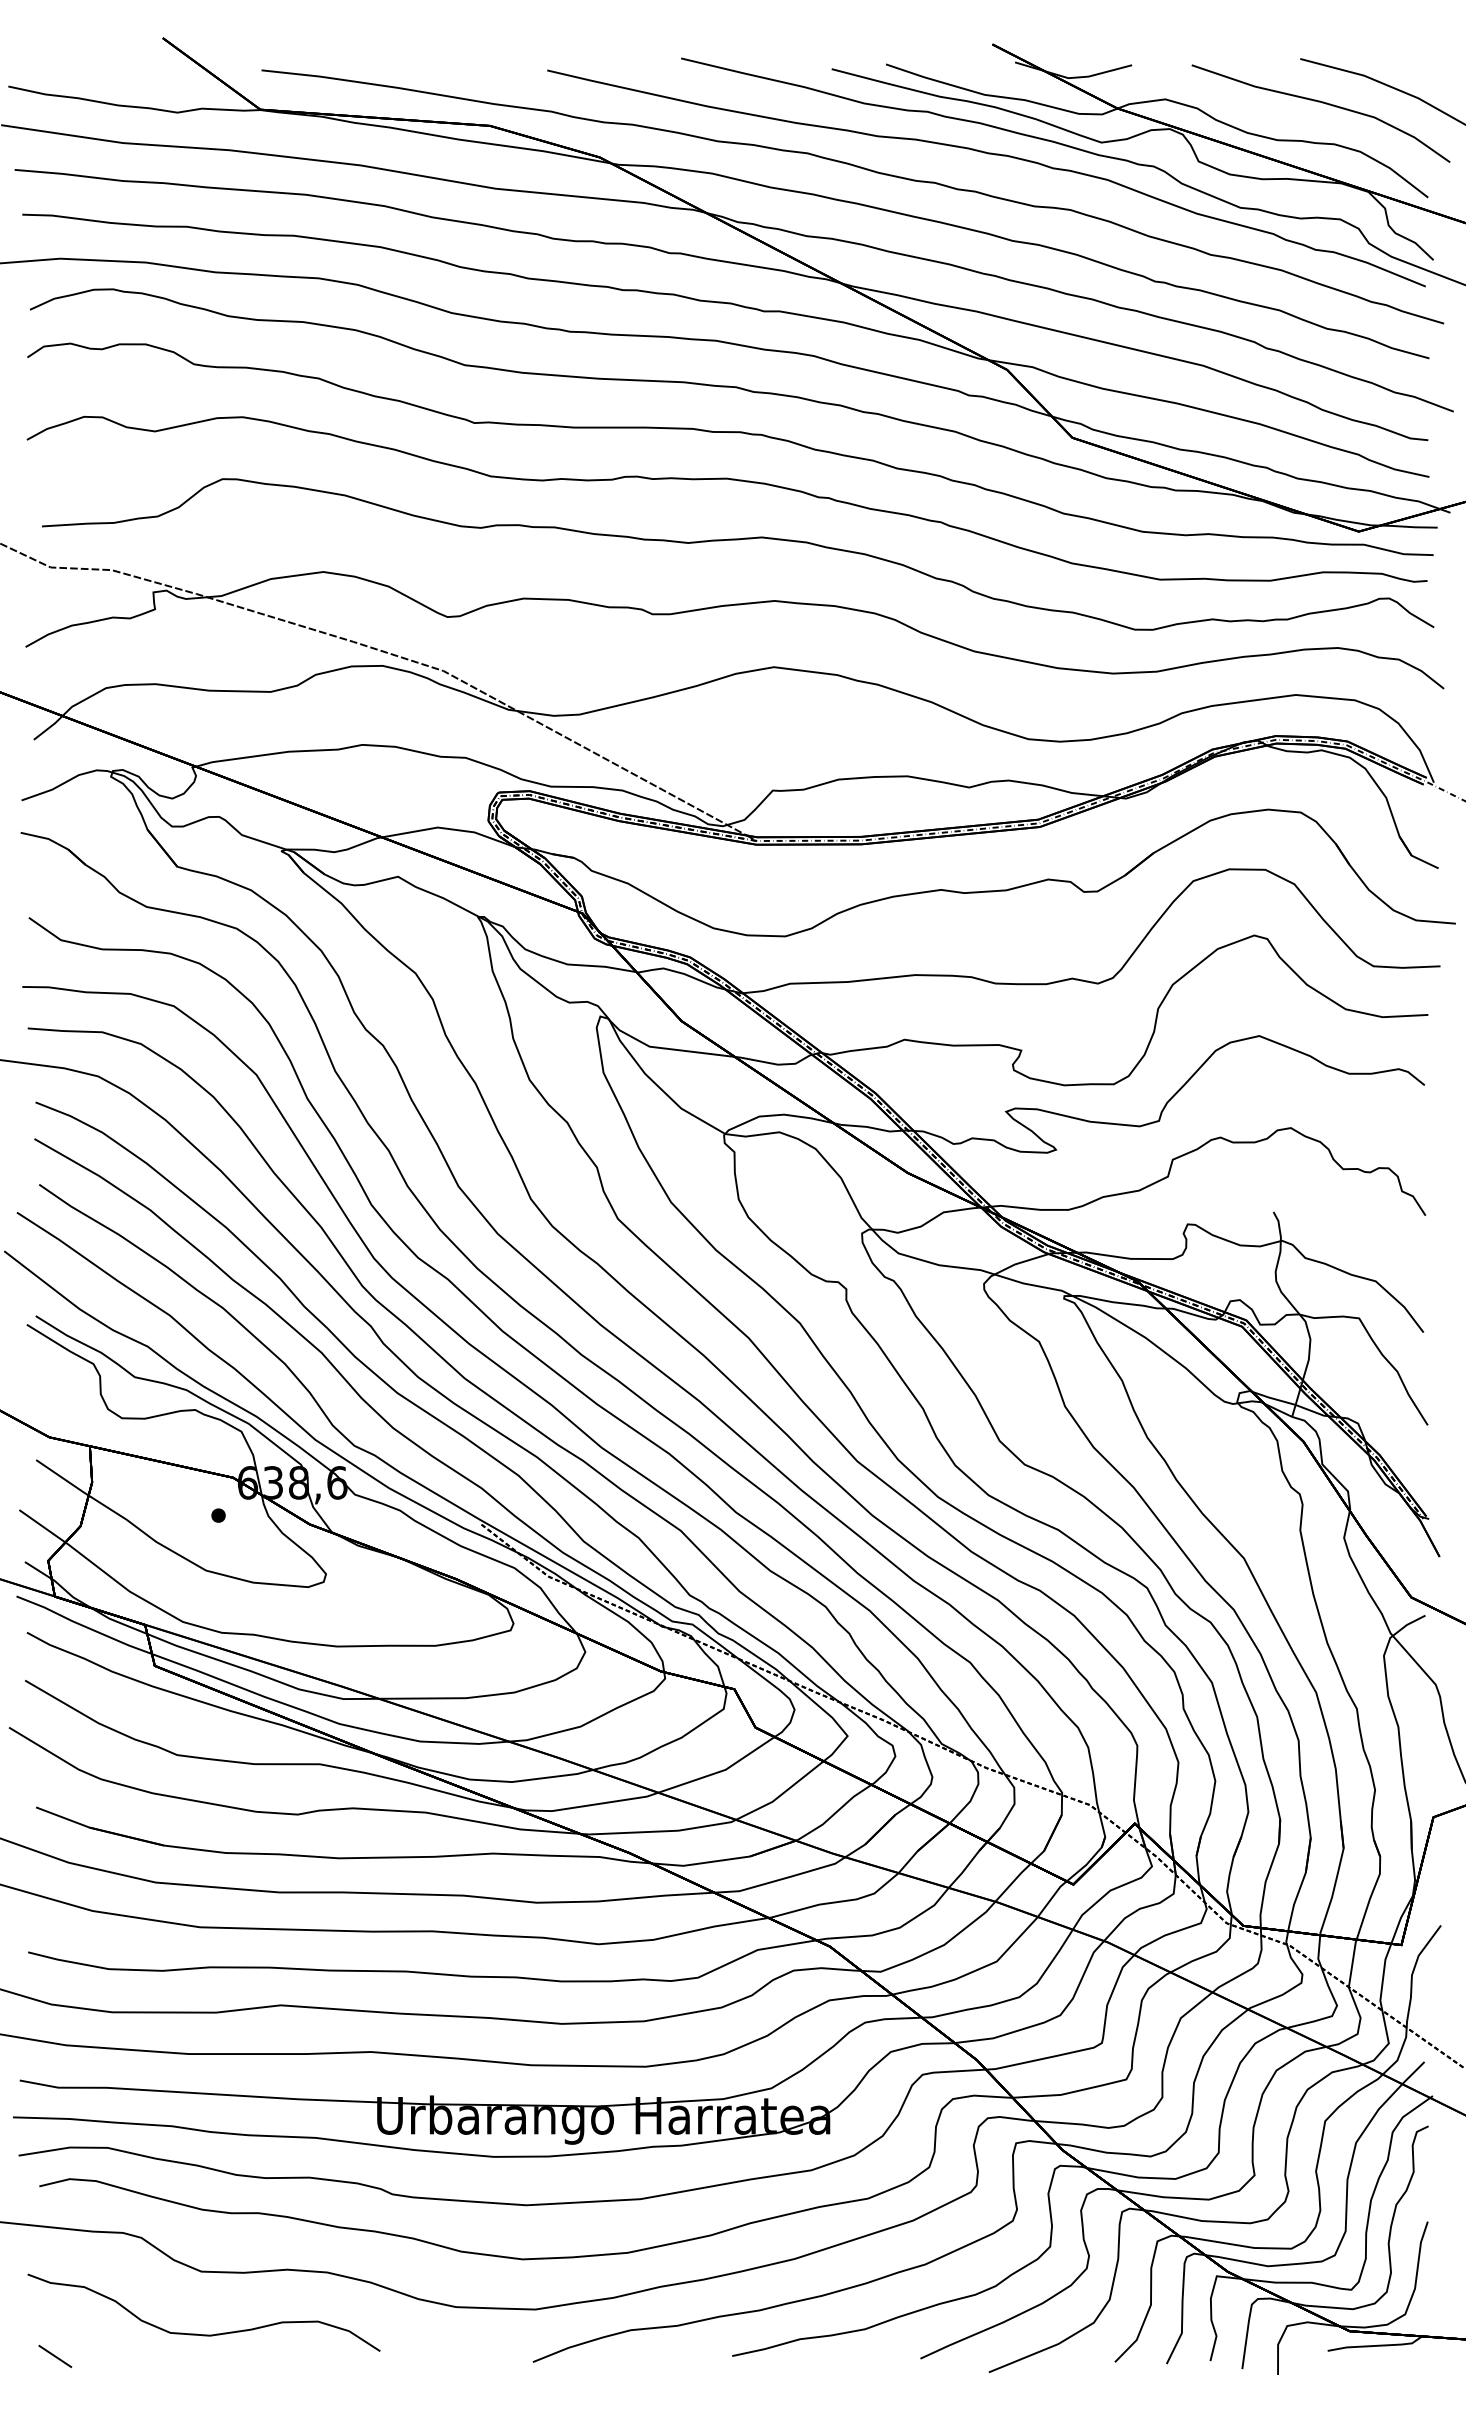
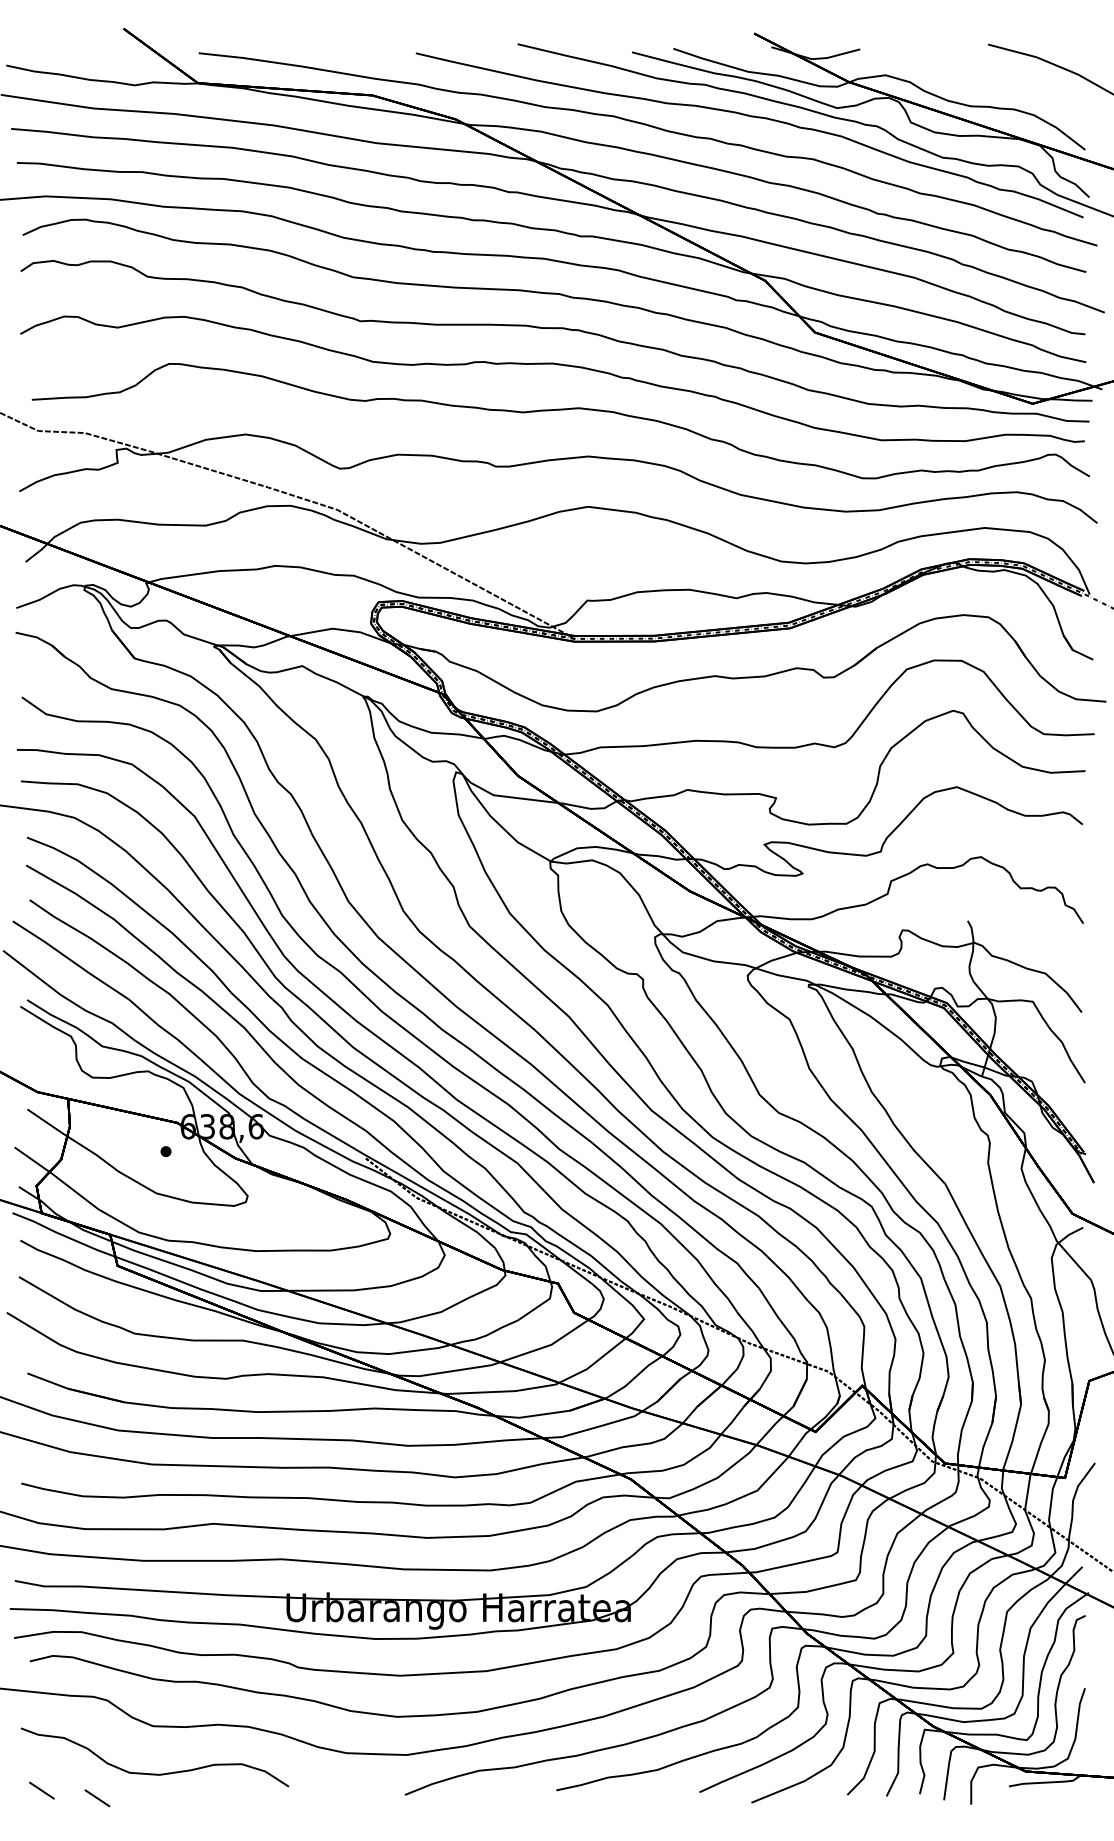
curve: (1322, 103) -> (1005, 78), removed
line: (128, 2365) -> (97, 1797), added

